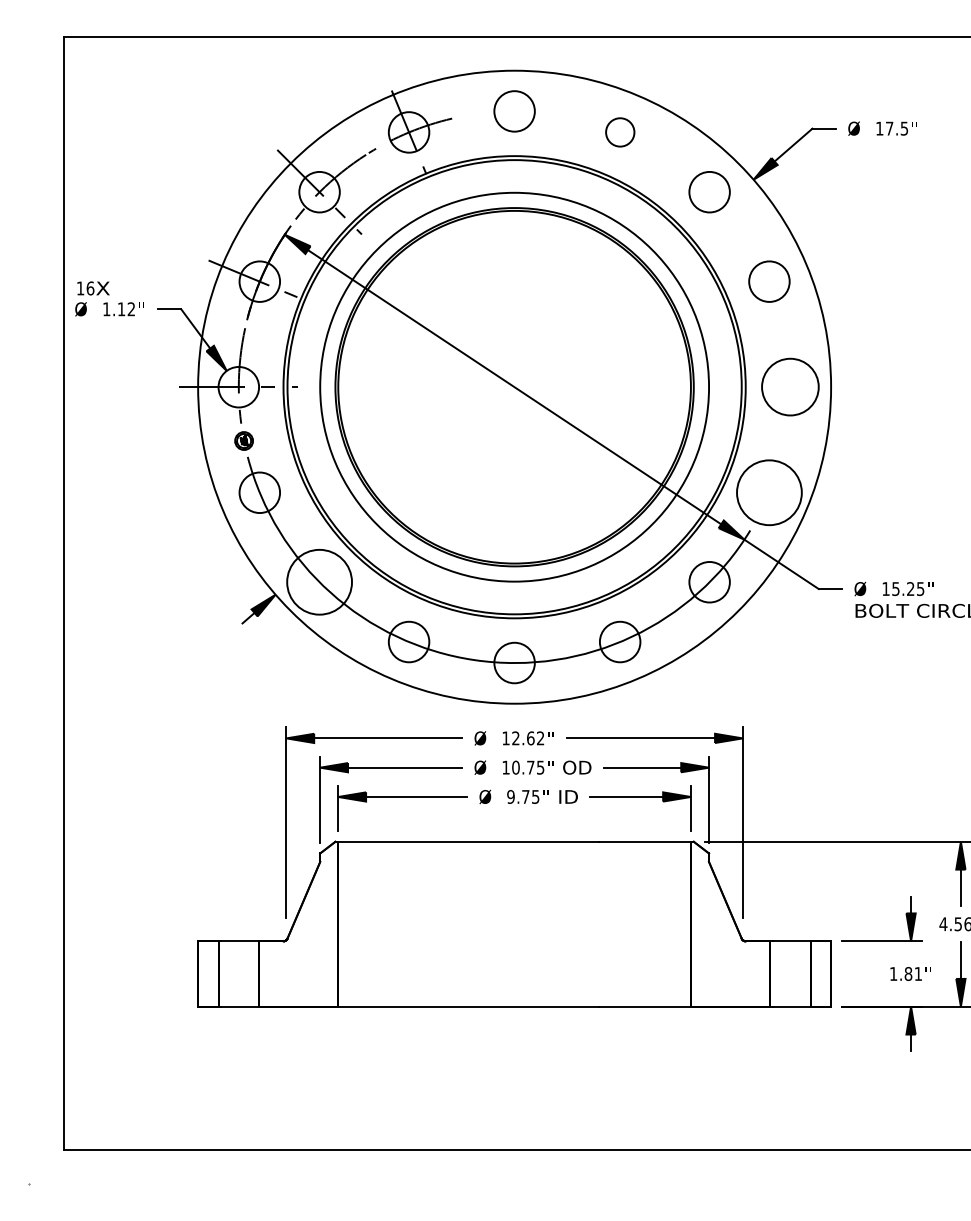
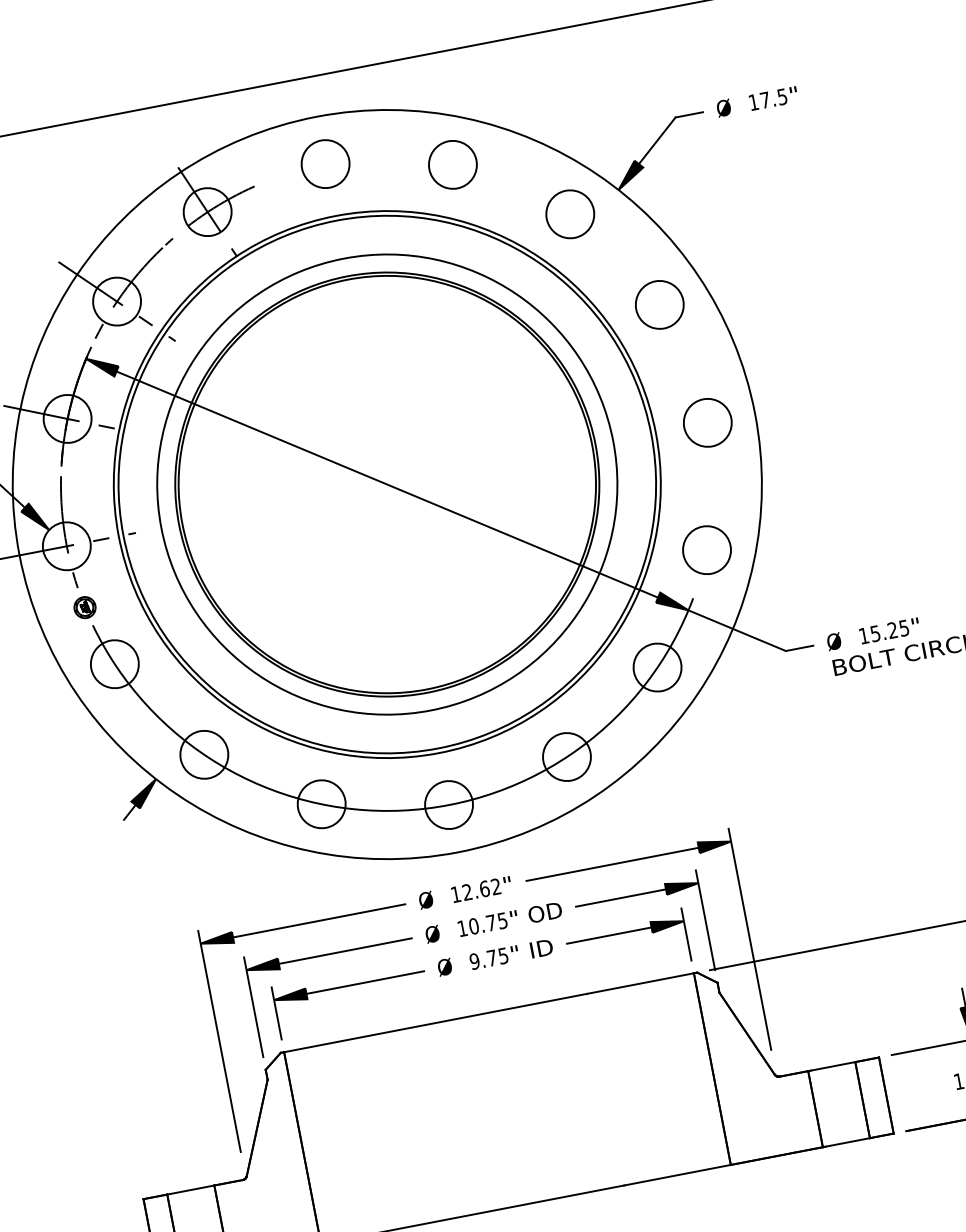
circle: (620, 132) -> (453, 164), size x1.43
circle: (790, 387) -> (707, 423), size x0.71
circle: (769, 492) -> (707, 549), size x0.62
circle: (319, 582) -> (204, 755), size x0.62

